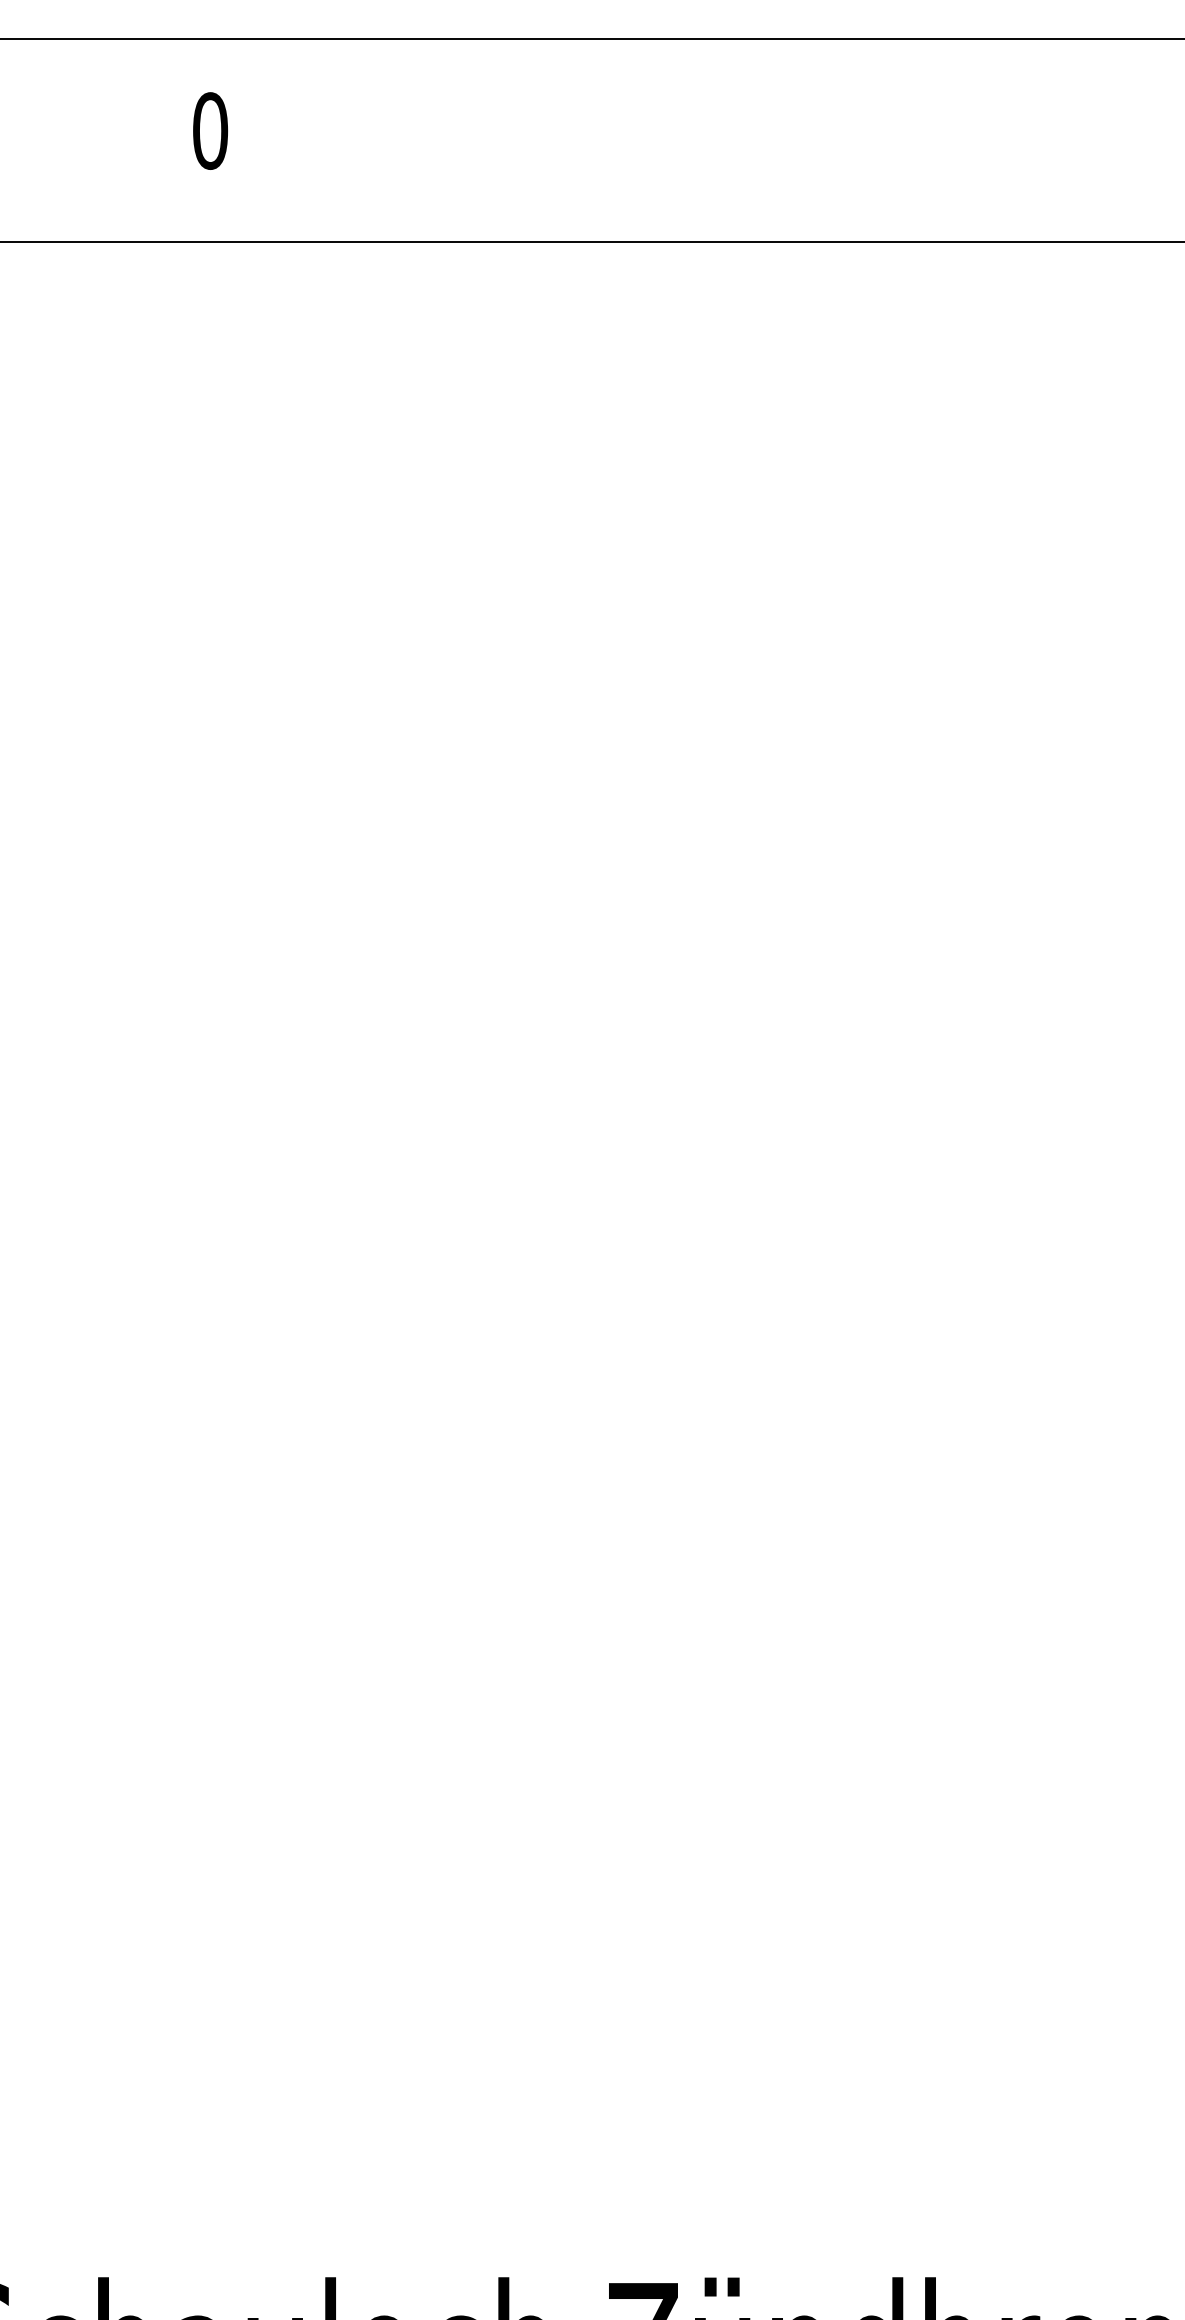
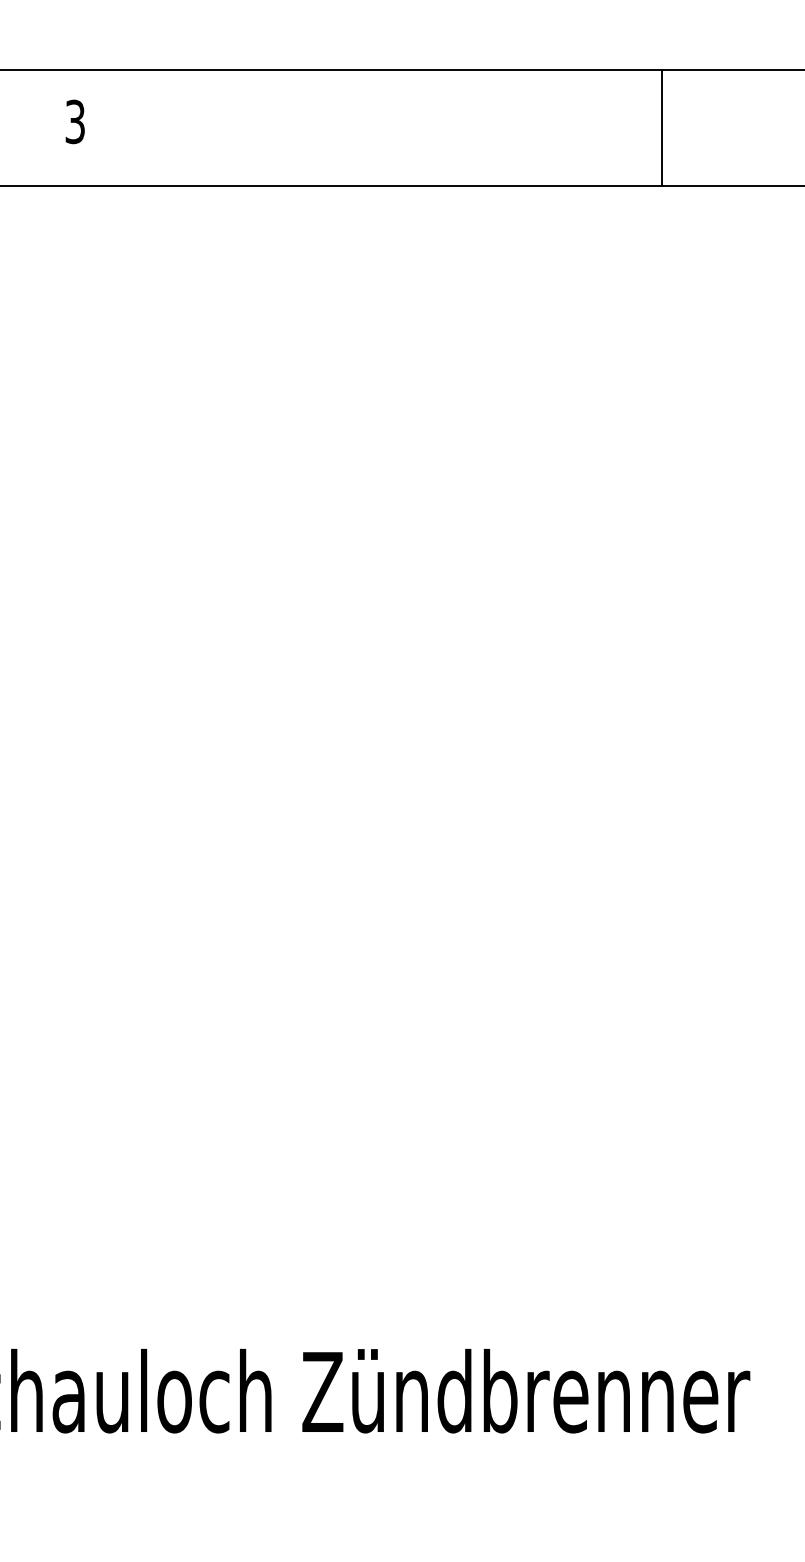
text: (210, 130) -> (75, 121), 0 -> 3

